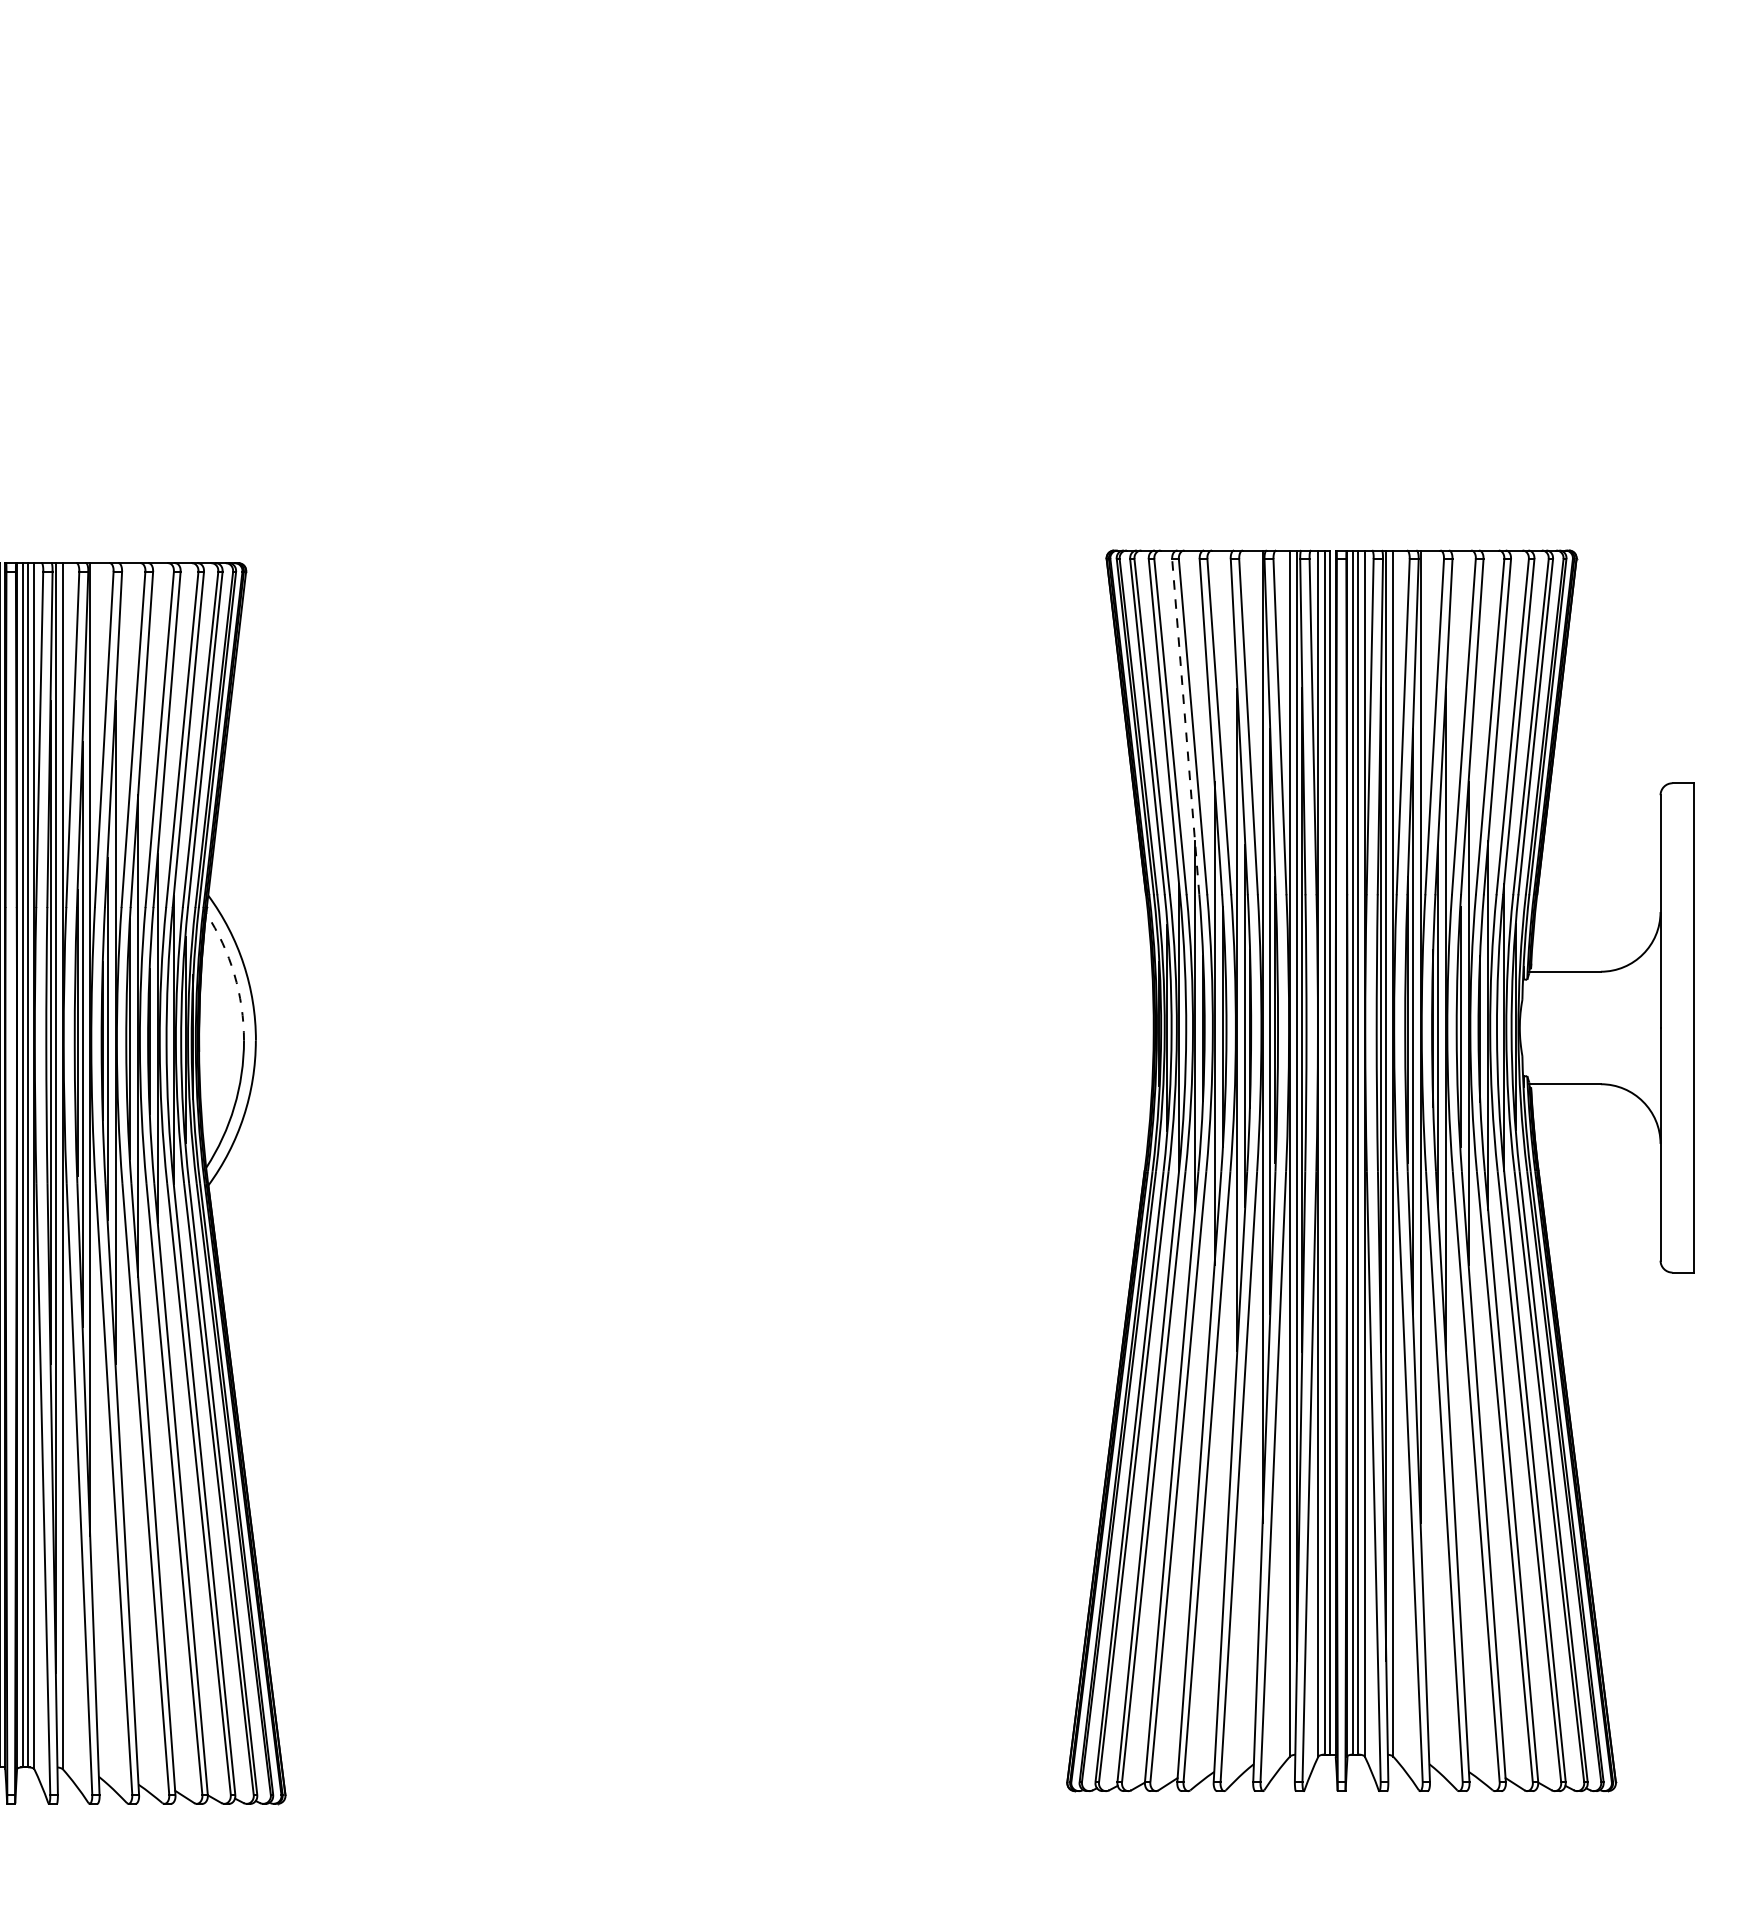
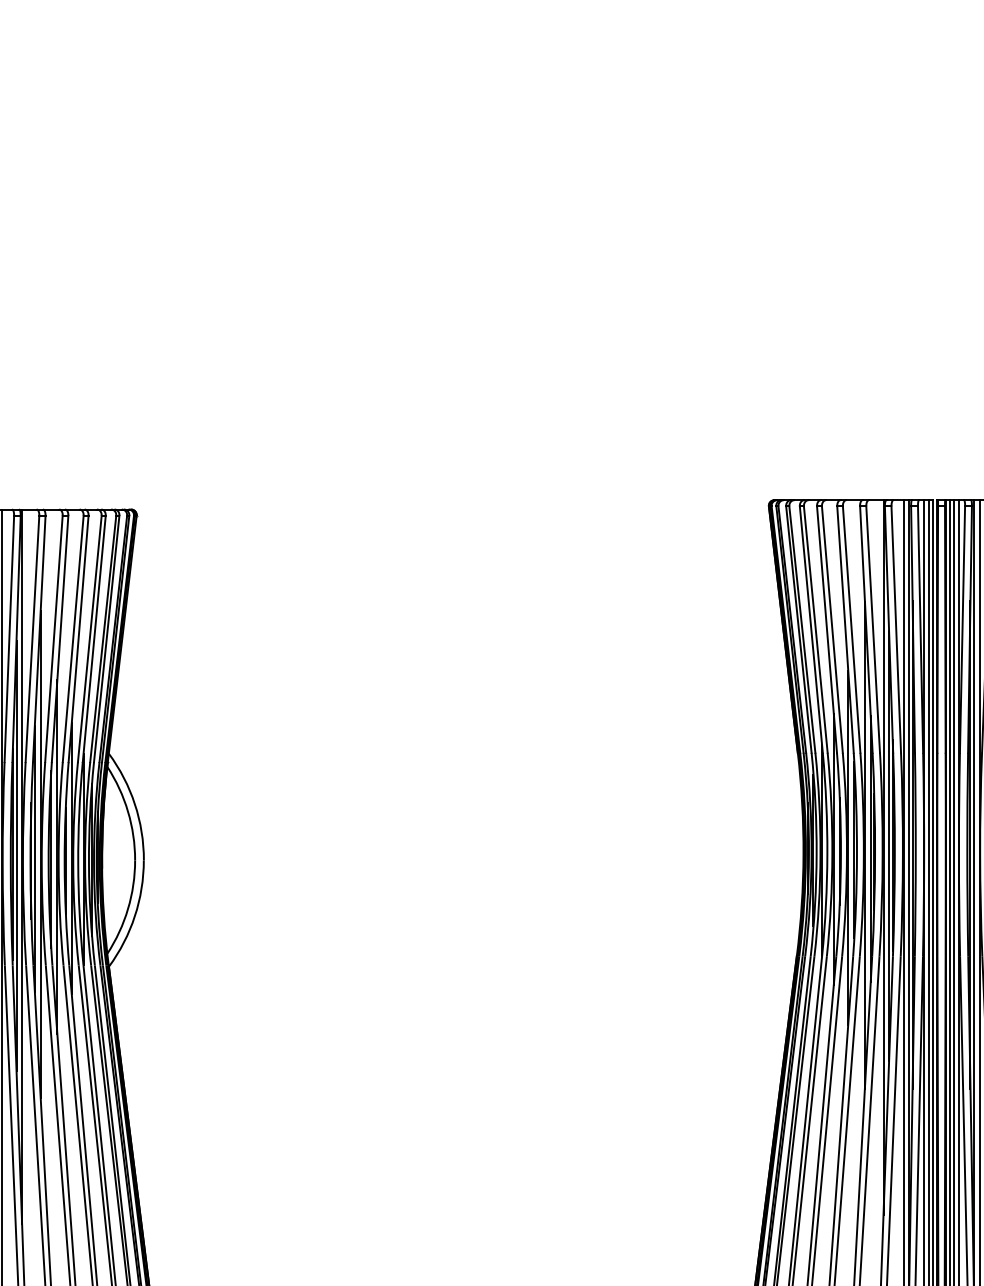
line: (1185, 726) -> (826, 629), dashed -> solid
arc: (234, 974) -> (128, 811), dashed -> solid

